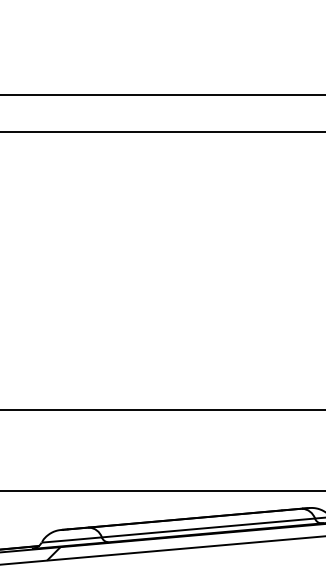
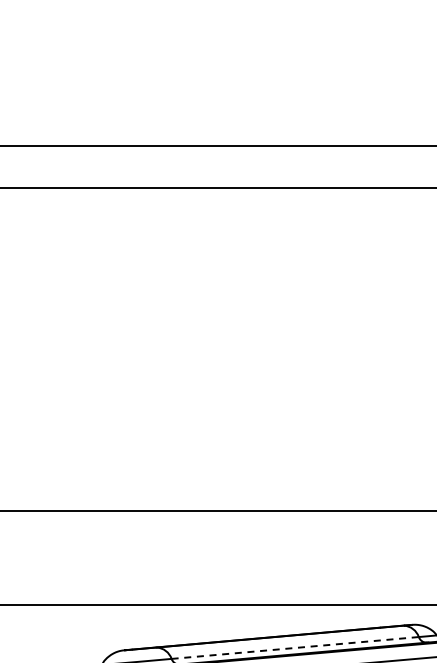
line: (208, 527) -> (295, 647), solid -> dashed

